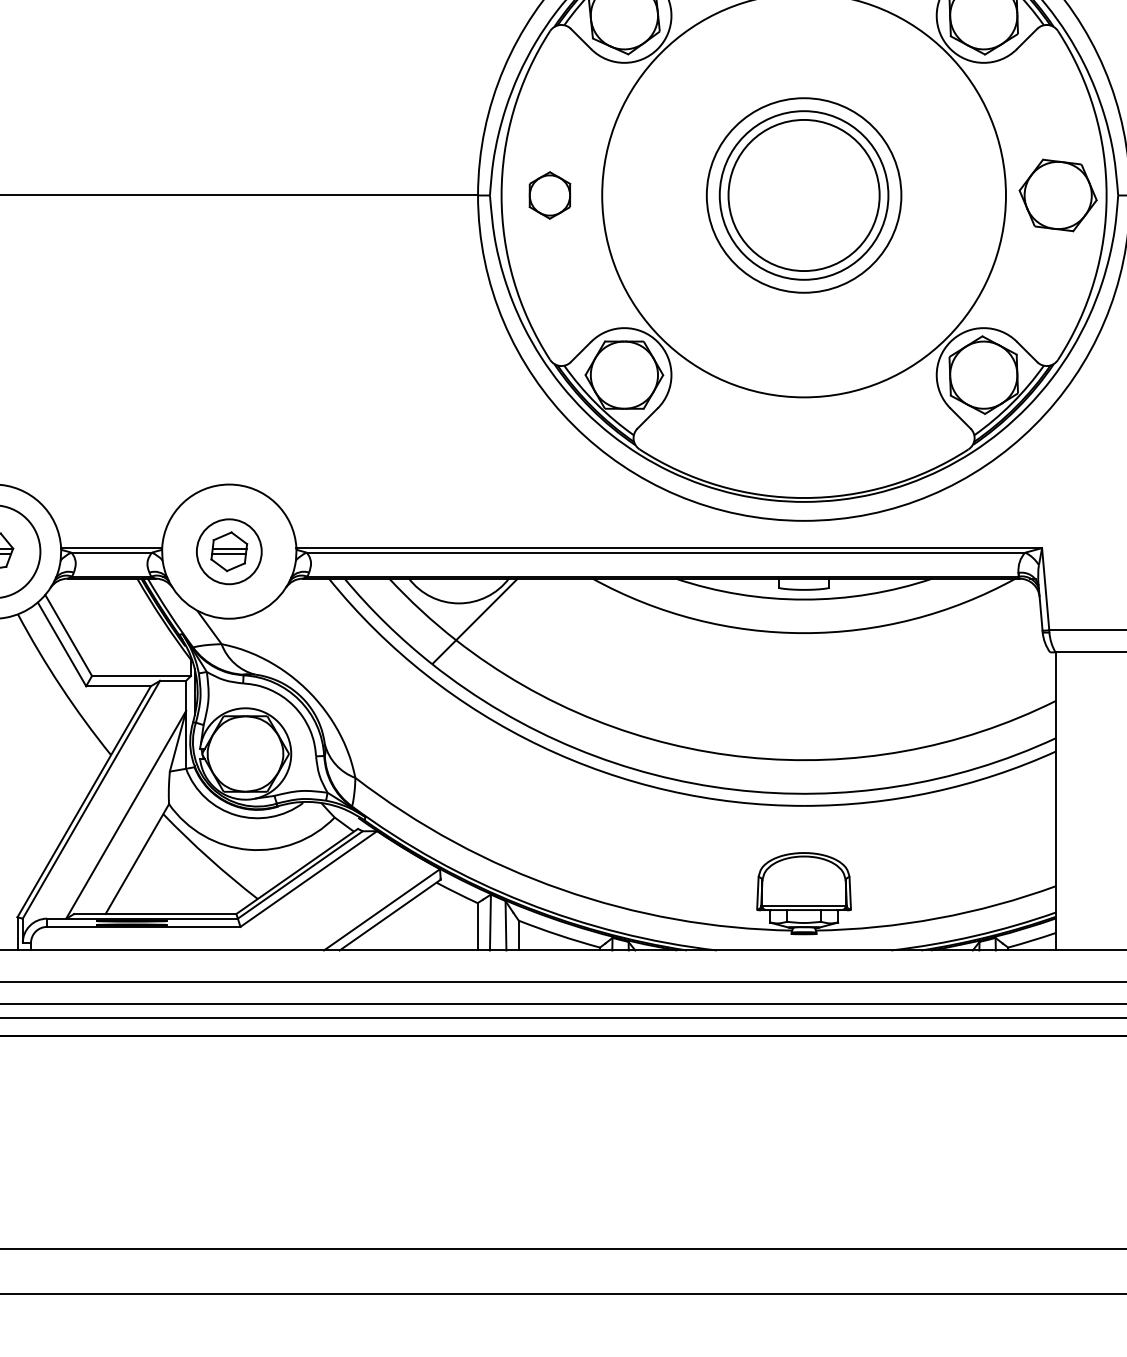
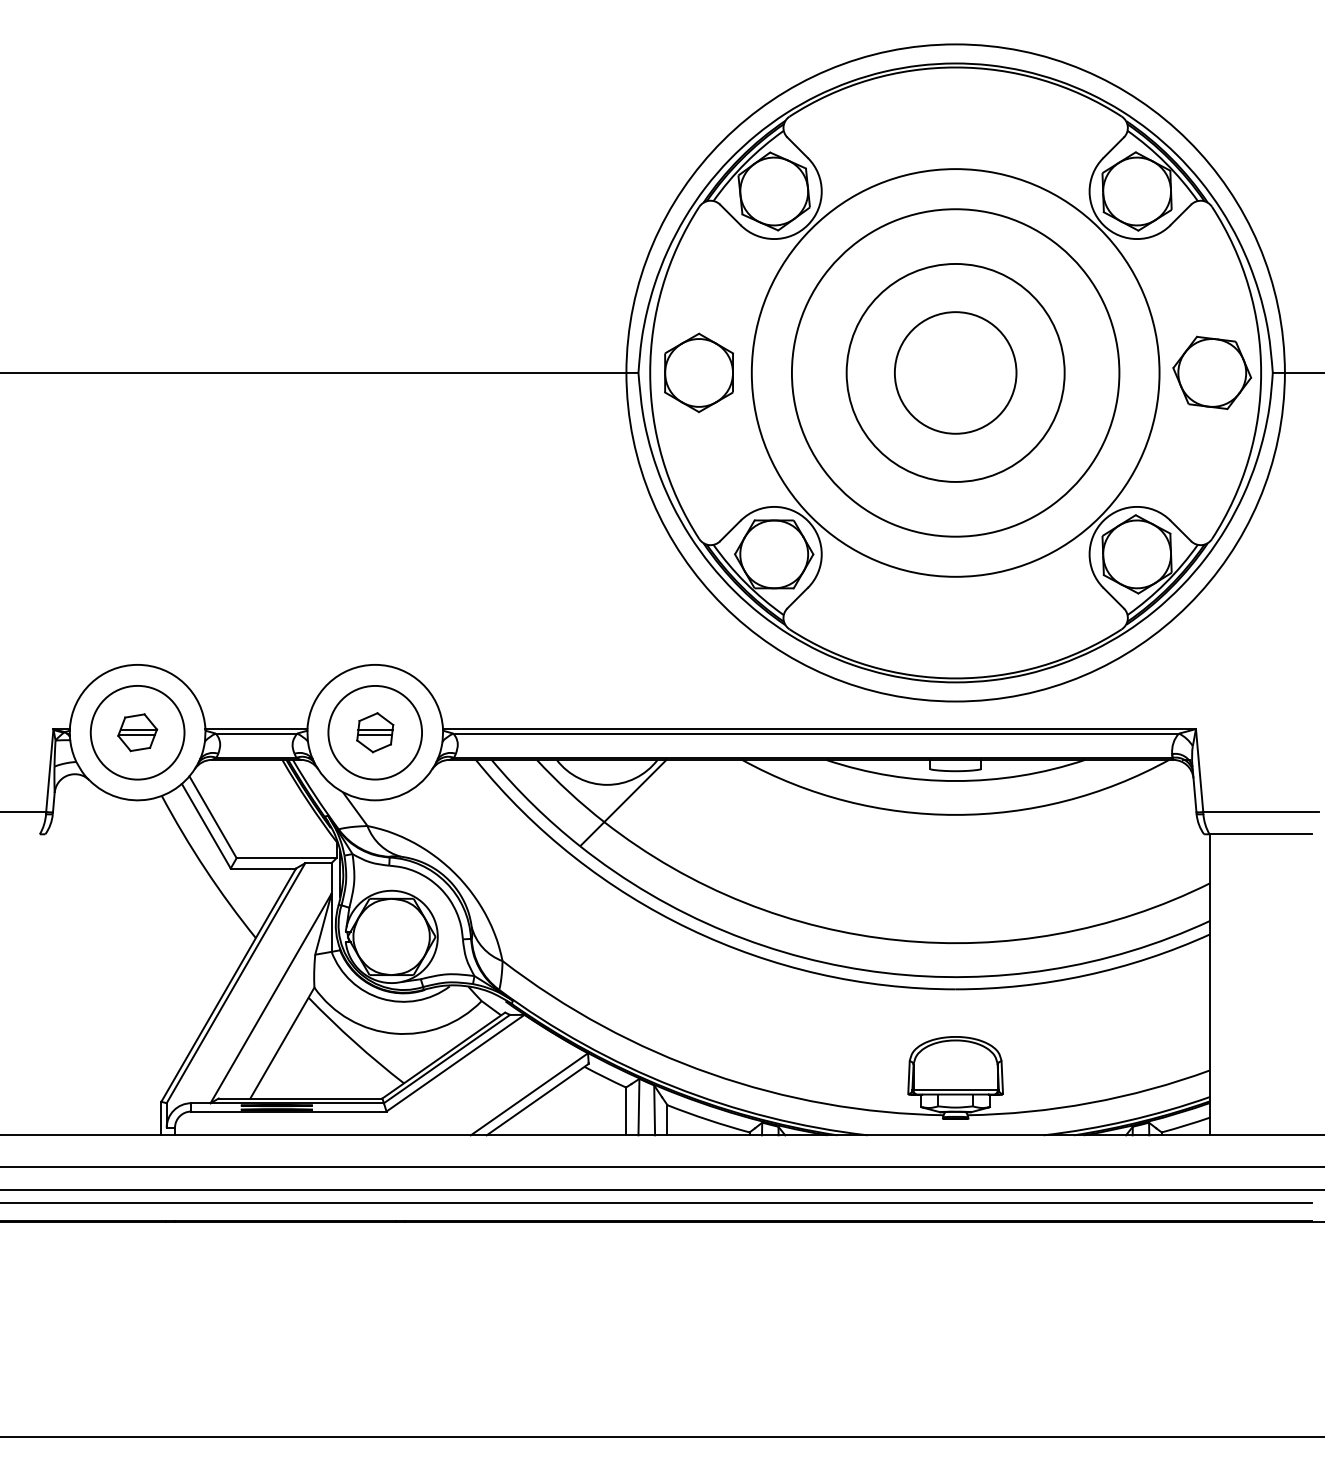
part: (549, 195) -> (698, 372), size x1.67
circle: (803, 195) -> (955, 372), size x0.71
circle: (803, 195) -> (955, 372), size x1.43
circle: (803, 195) -> (955, 372), size x1.67
circle: (229, 551) -> (375, 732), size x1.43

